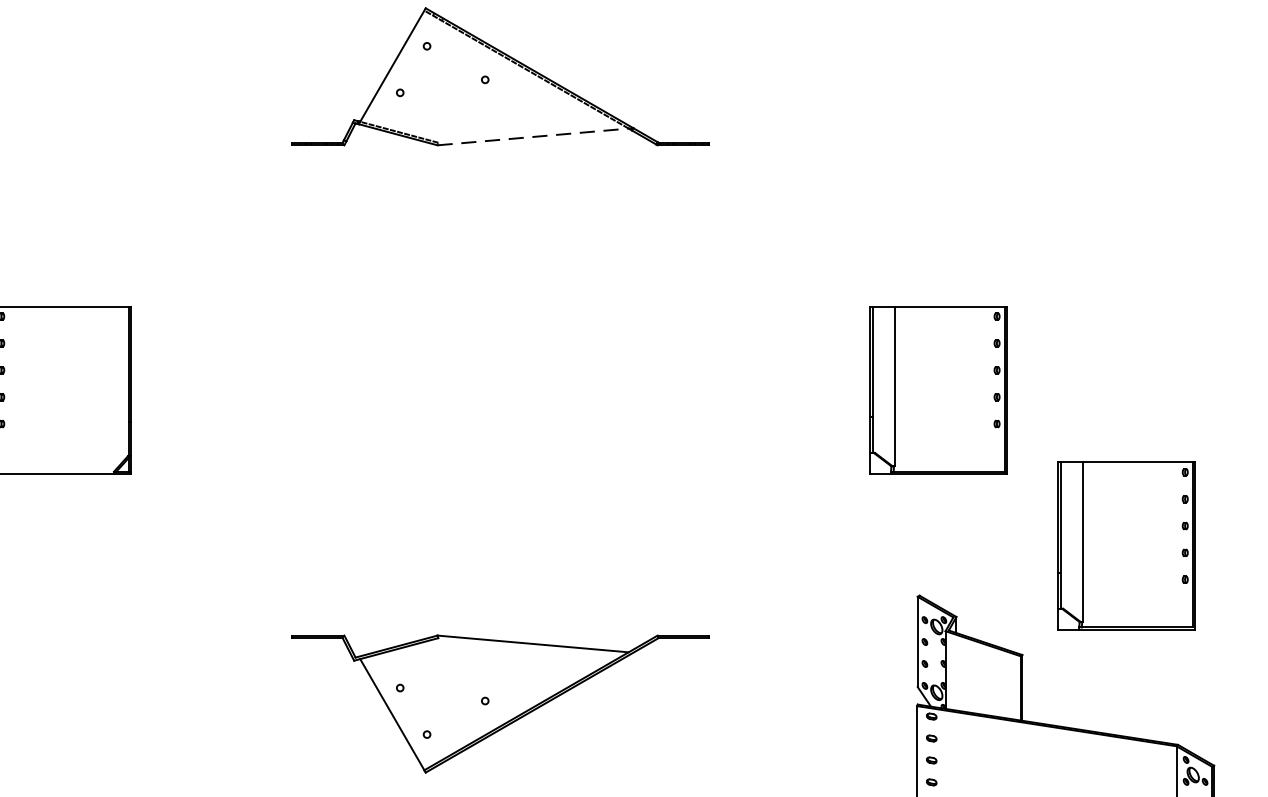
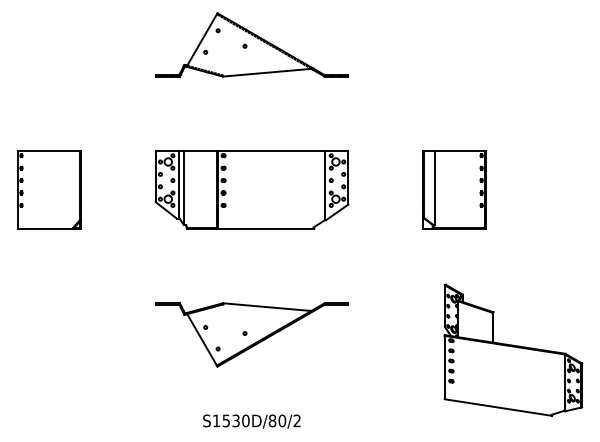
line: (536, 136) -> (268, 72), dashed -> solid
part: (499, 389) -> (251, 189), added
part: (1126, 545) -> (541, 261), removed

